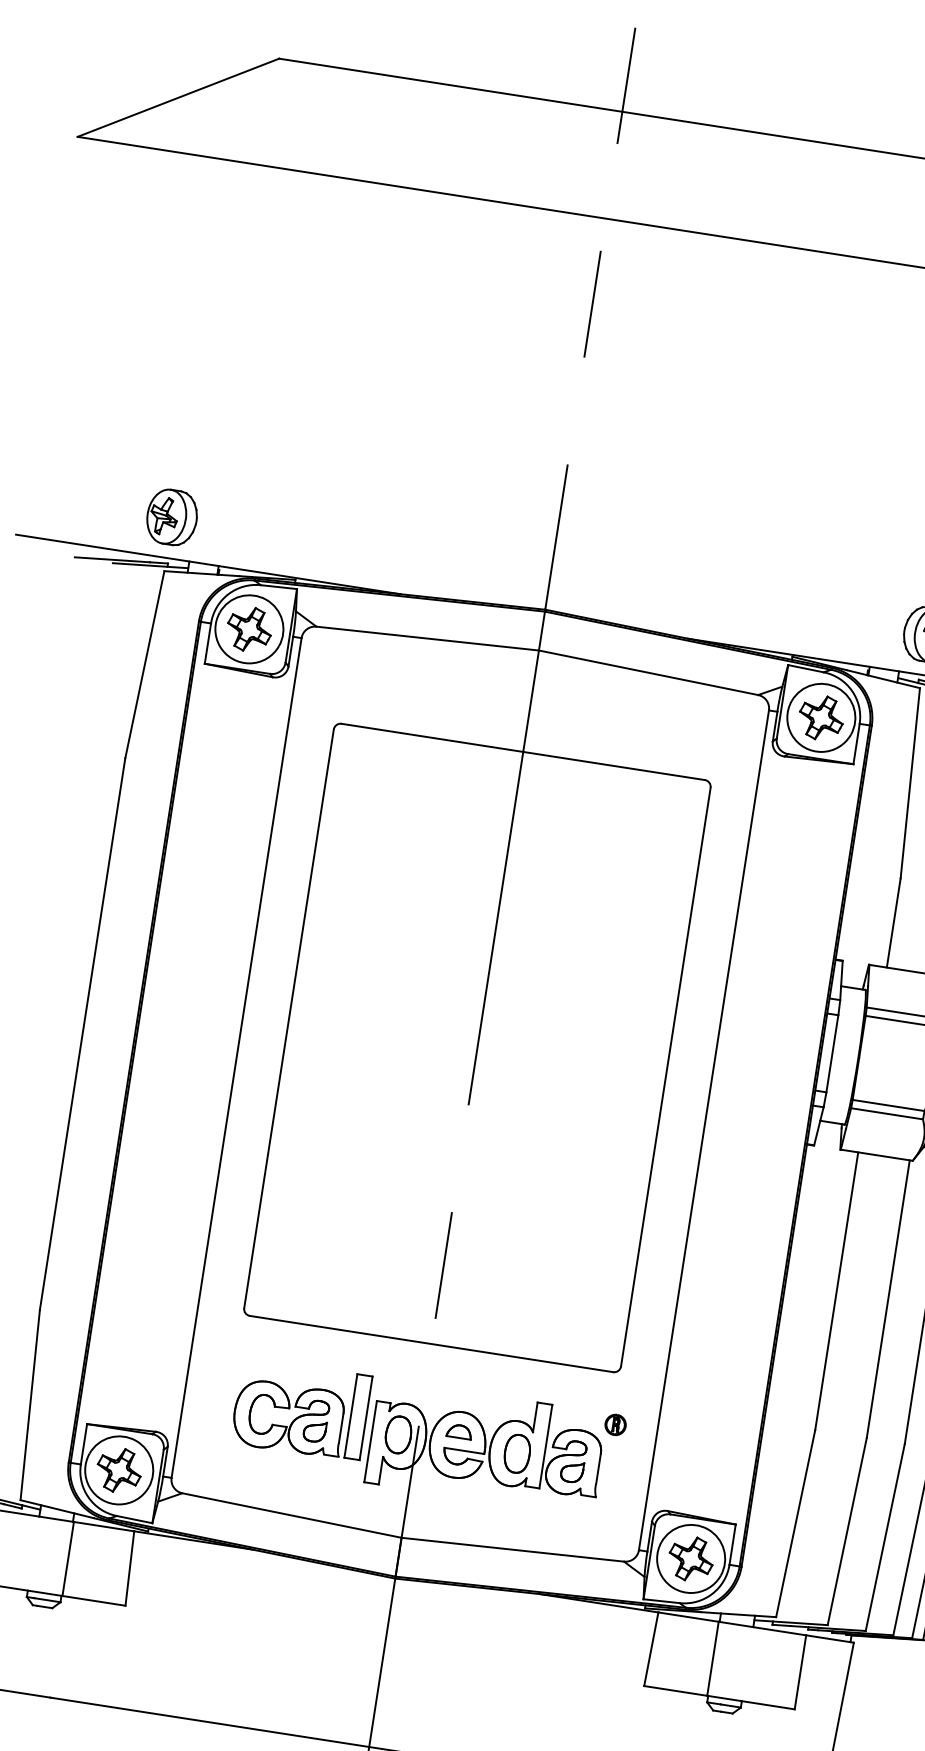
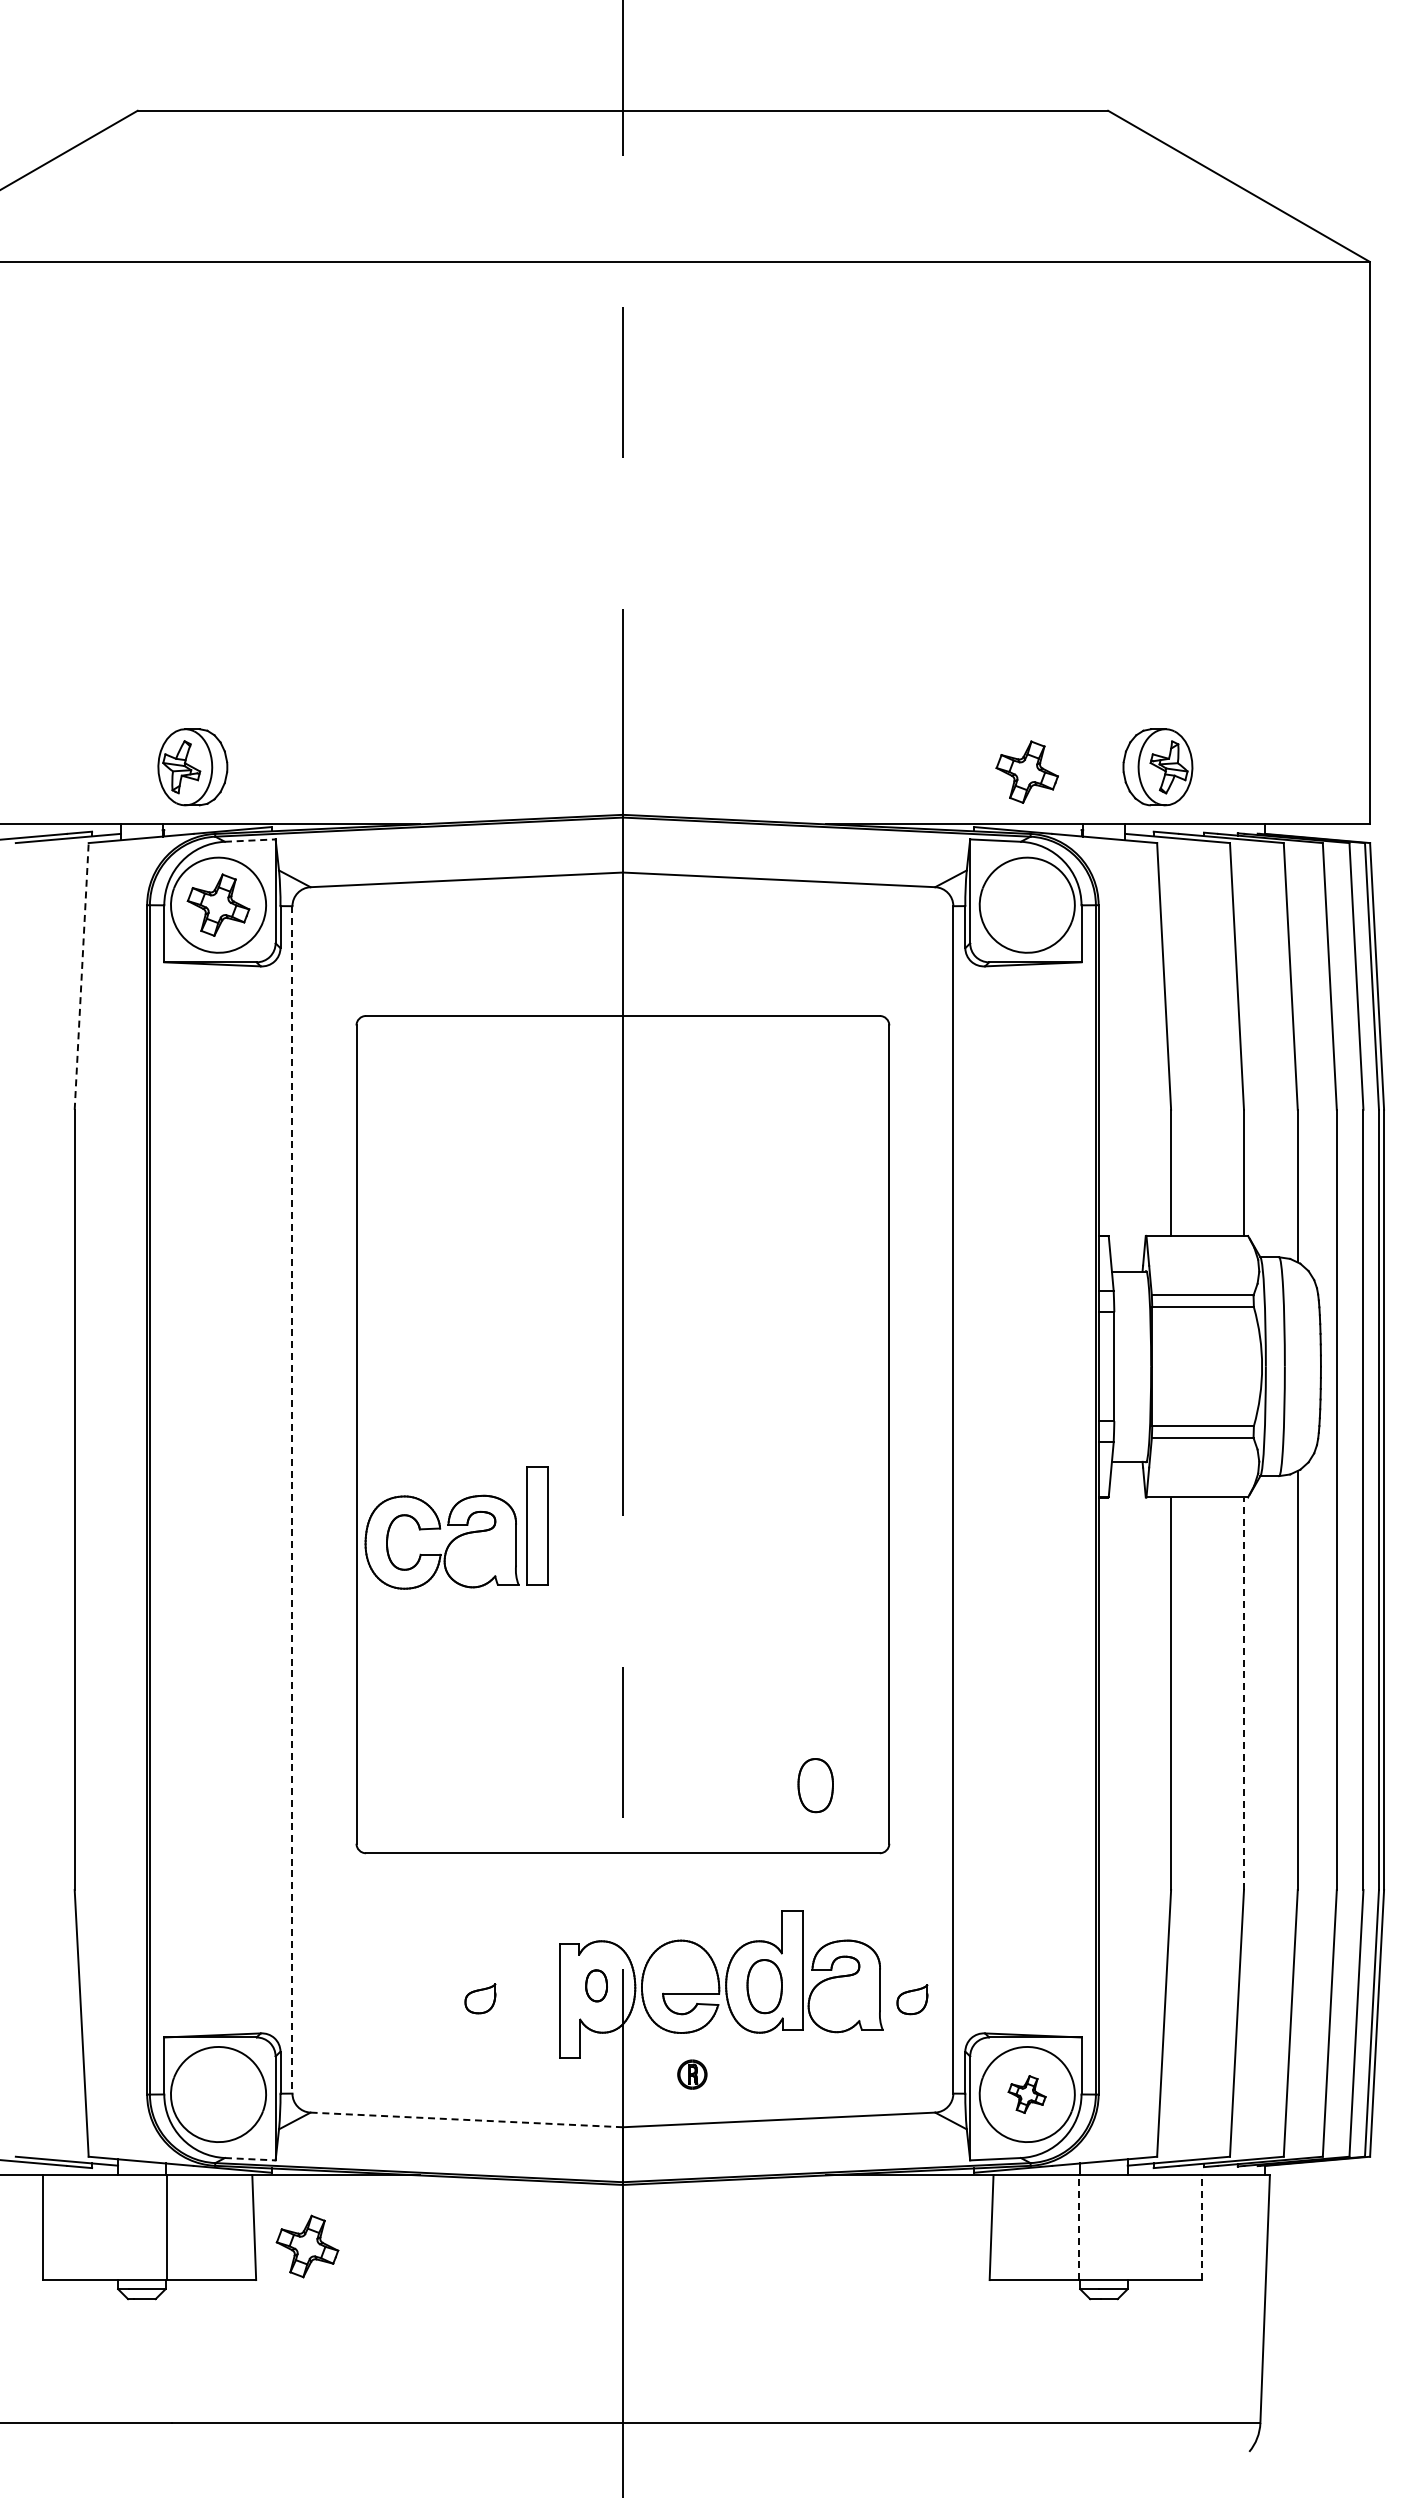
part: (171, 517) -> (192, 767), moved
line: (279, 587) -> (250, 840), solid -> dashed
line: (144, 664) -> (81, 976), solid -> dashed
part: (820, 717) -> (1026, 771), moved
line: (236, 1057) -> (292, 1499), solid -> dashed
line: (887, 1299) -> (1243, 1693), solid -> dashed
part: (575, 1317) -> (815, 1785), added
part: (300, 1409) -> (456, 1527), moved
part: (615, 1424) -> (692, 2074), moved
part: (459, 1431) -> (680, 1967), removed
part: (398, 1434) -> (596, 1985), size x0.6
part: (119, 1470) -> (307, 2246), moved
part: (572, 1471) -> (912, 1999), moved
line: (292, 1515) -> (467, 2119), solid -> dashed
line: (134, 1519) -> (250, 2159), solid -> dashed
part: (690, 1558) -> (1026, 2094), size x0.6
line: (712, 1658) -> (1078, 2227), solid -> dashed
line: (800, 1672) -> (1202, 2227), solid -> dashed

